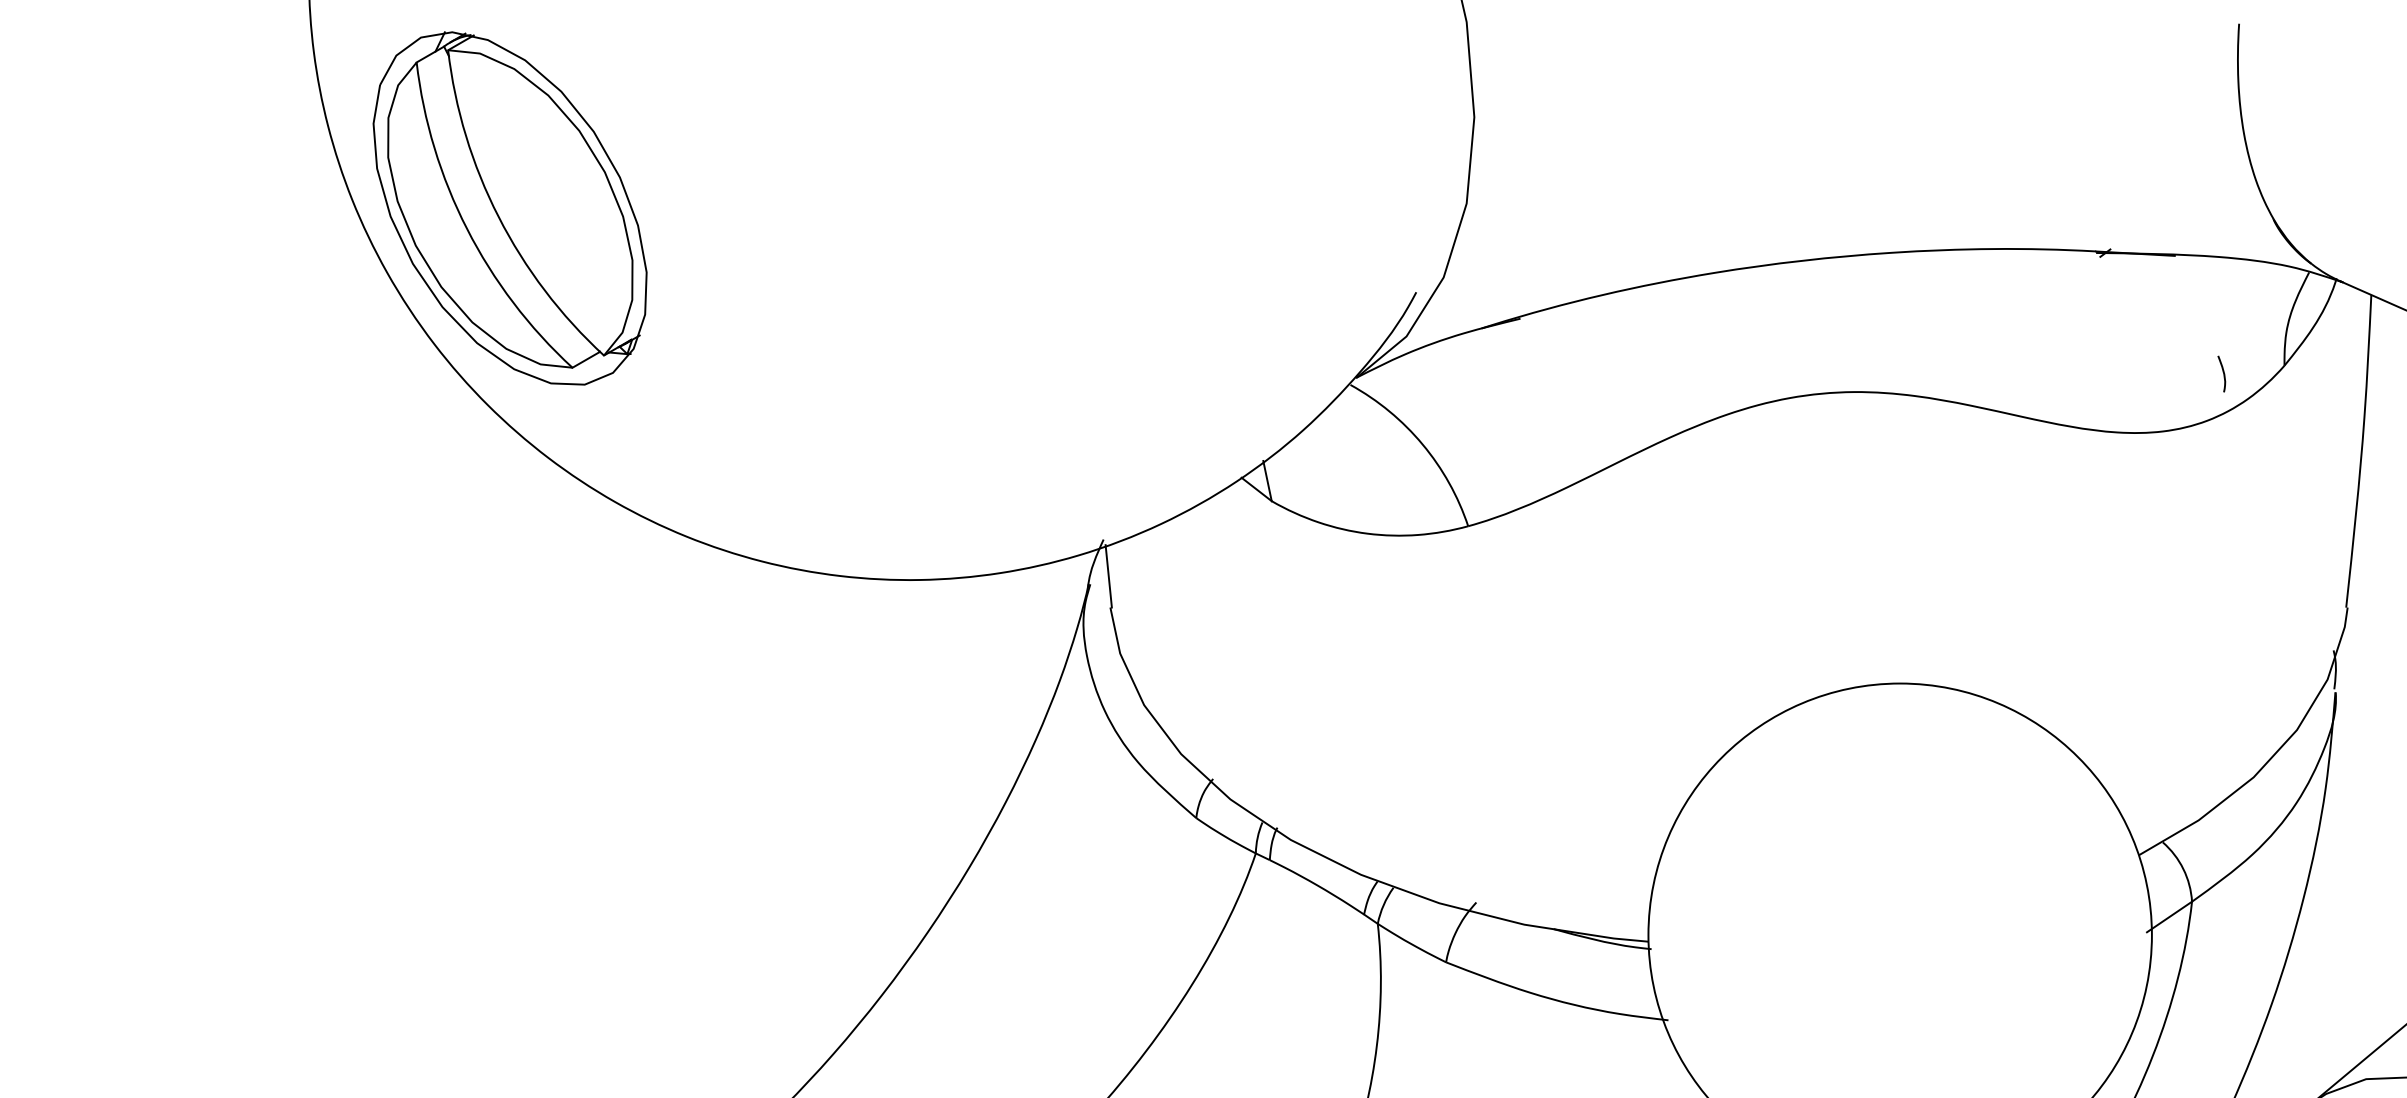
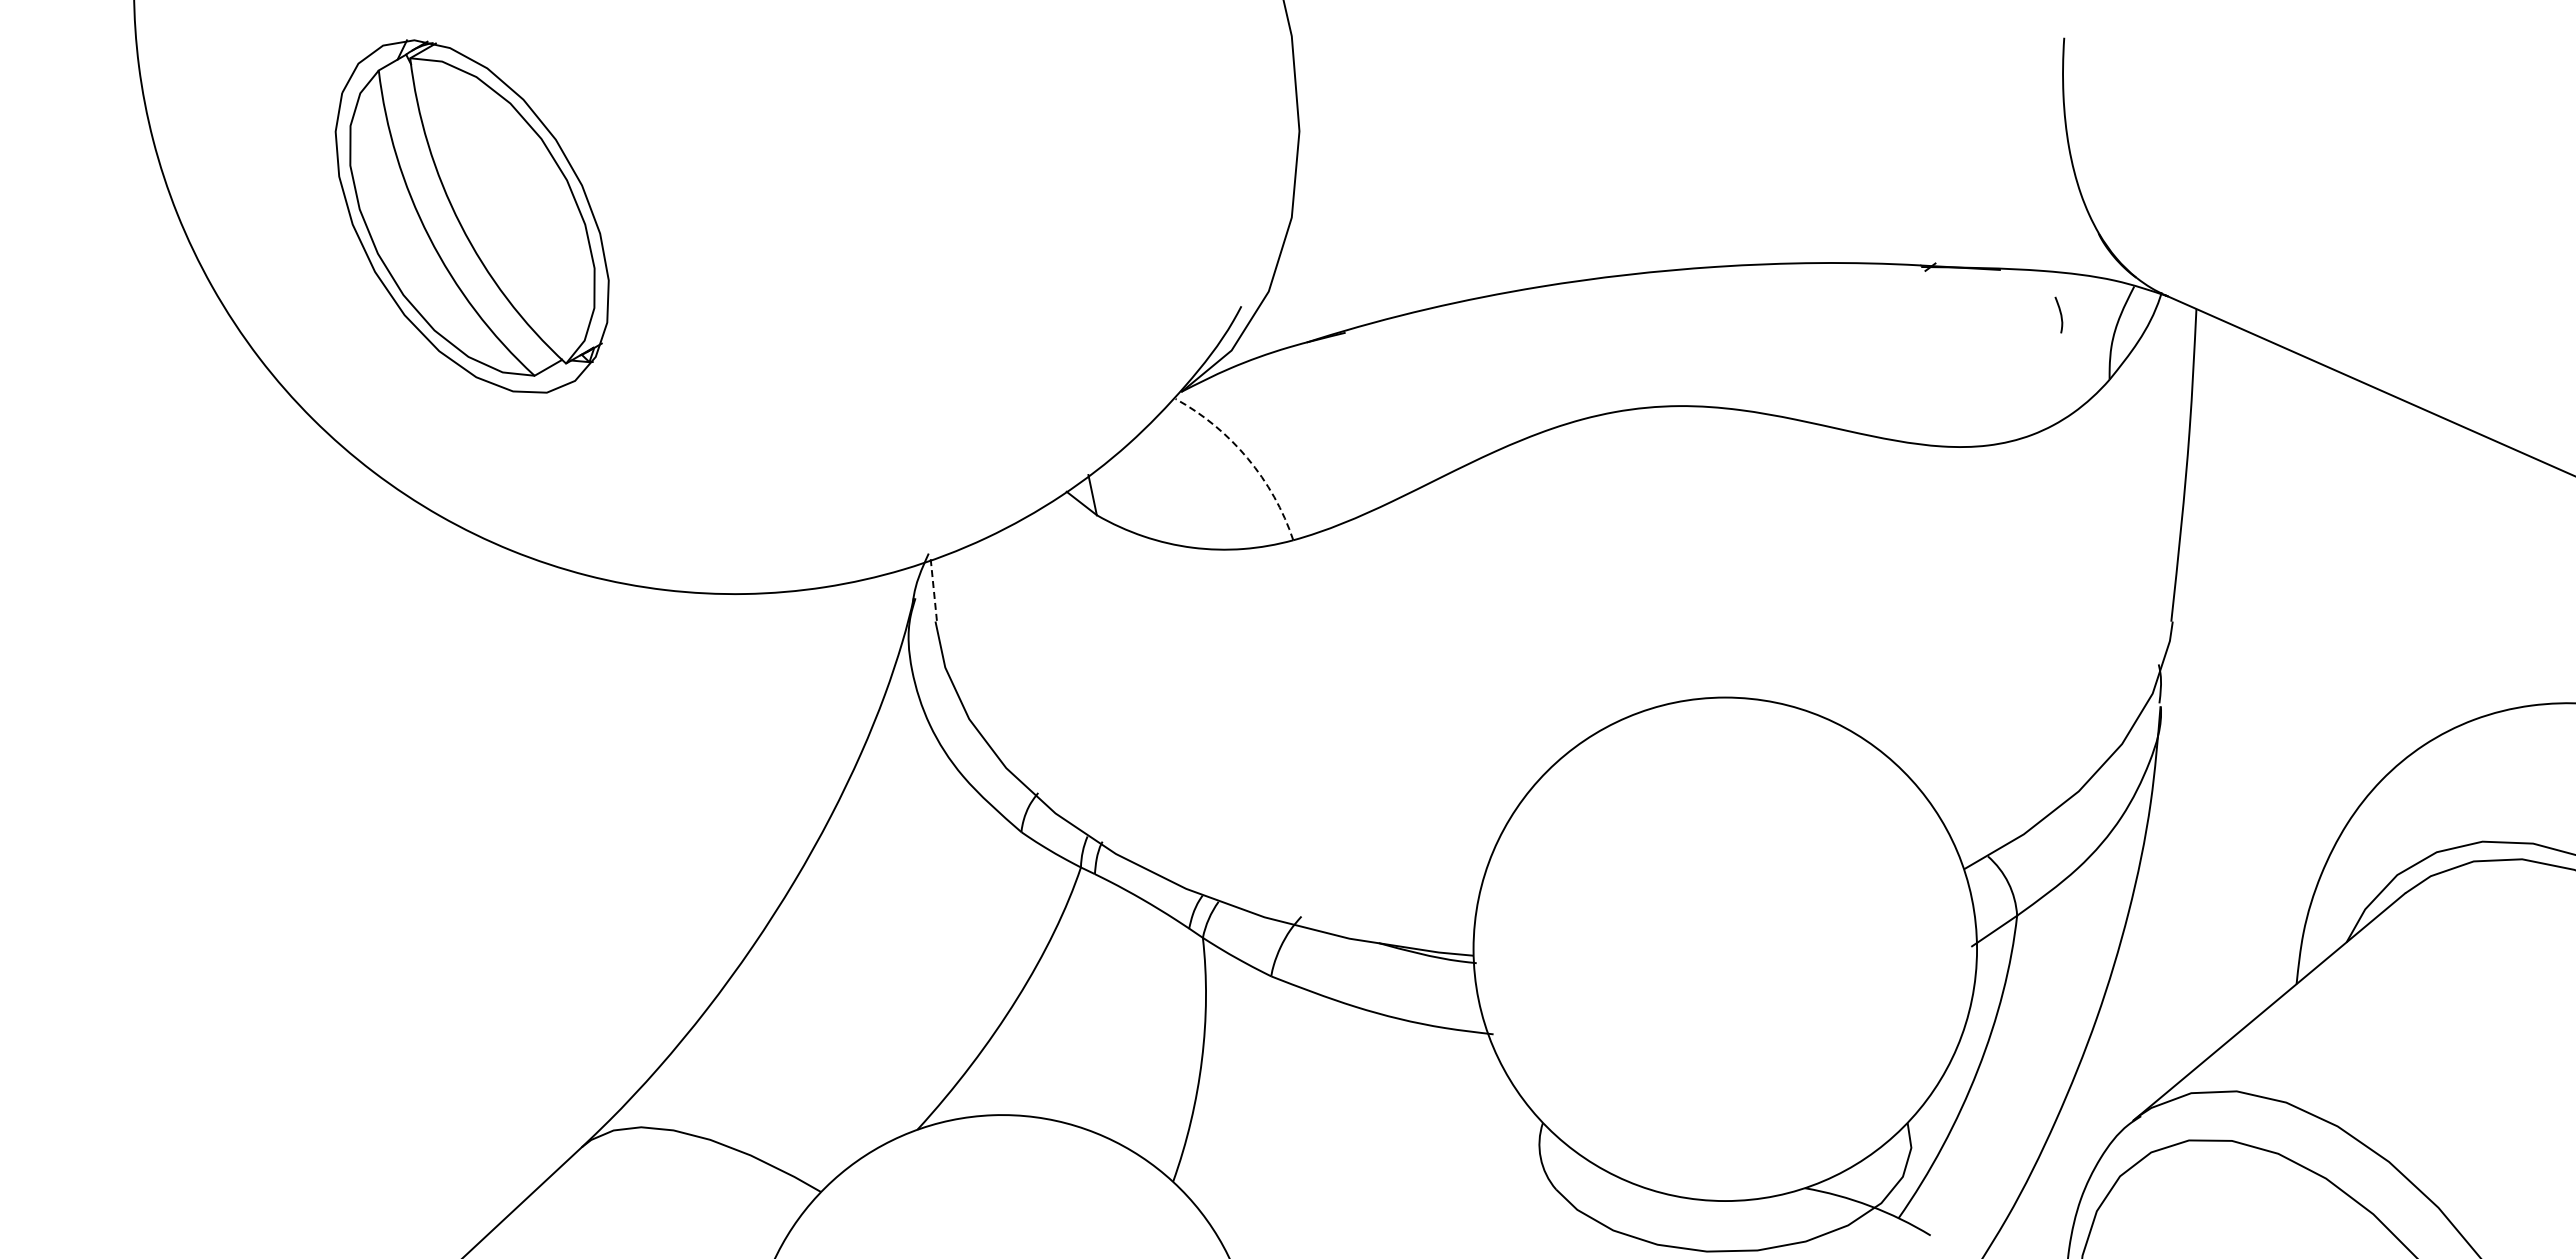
part: (509, 208) -> (471, 216), moved
curve: (2223, 373) -> (2060, 314), moved
arc: (1422, 444) -> (1247, 458), solid -> dashed
line: (1108, 576) -> (933, 590), solid -> dashed

